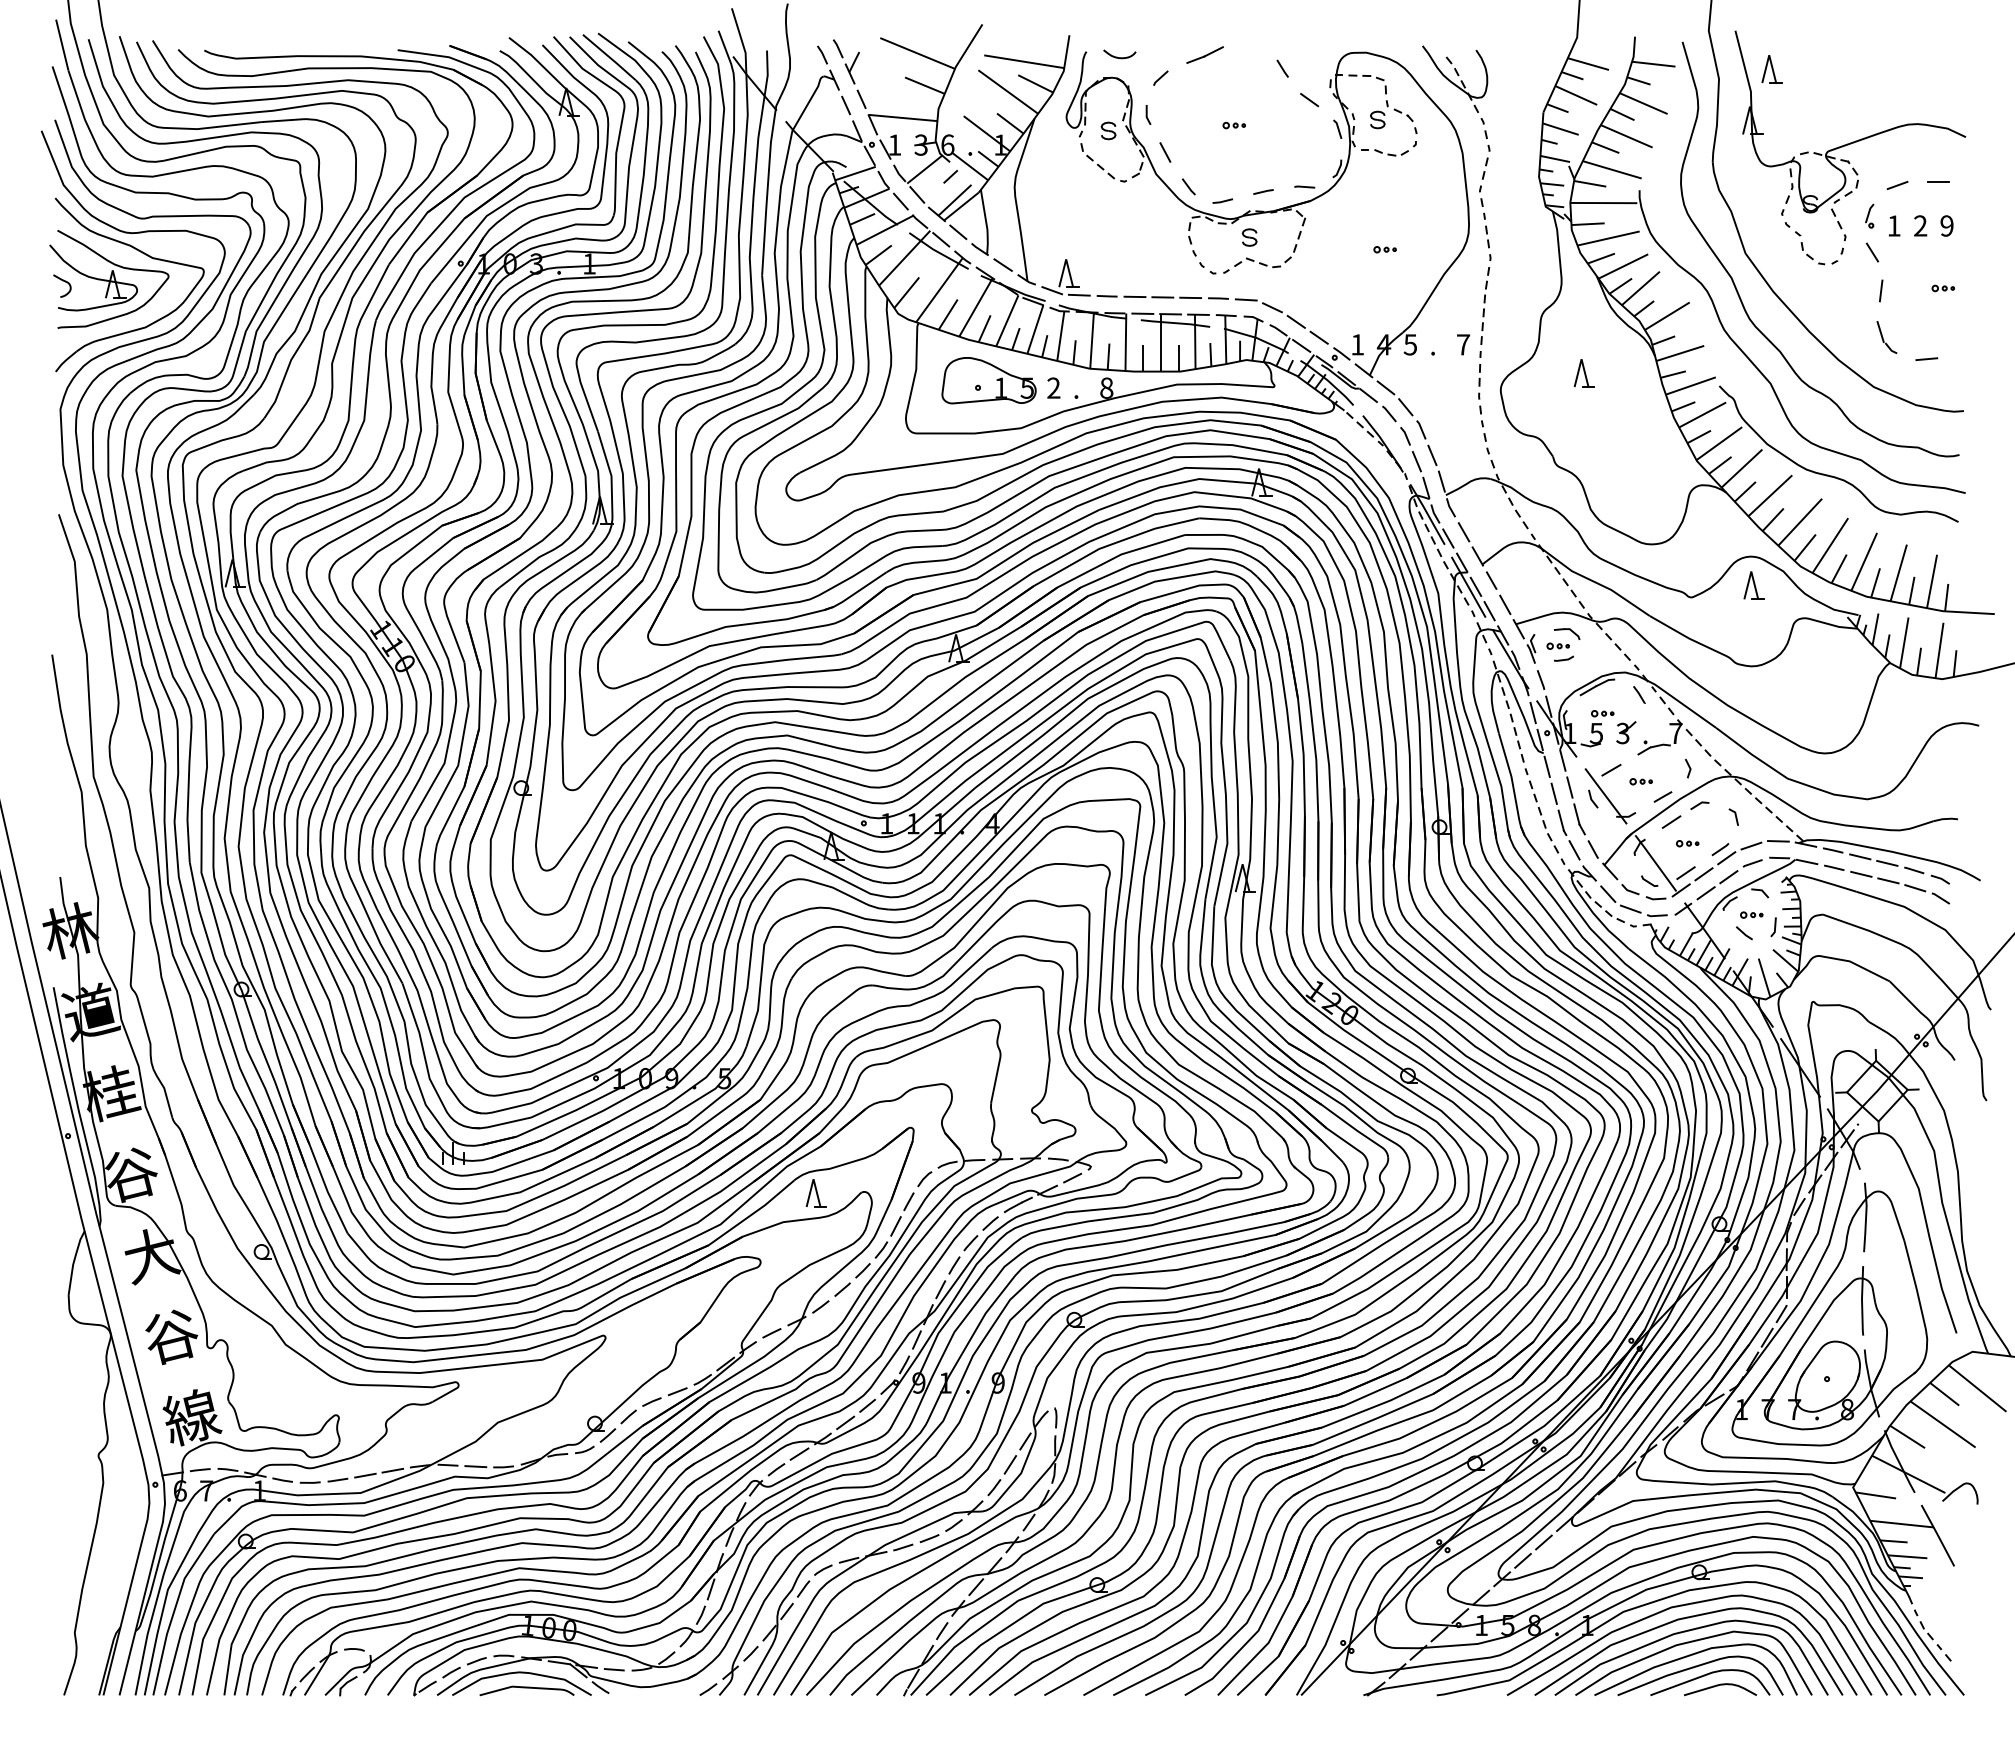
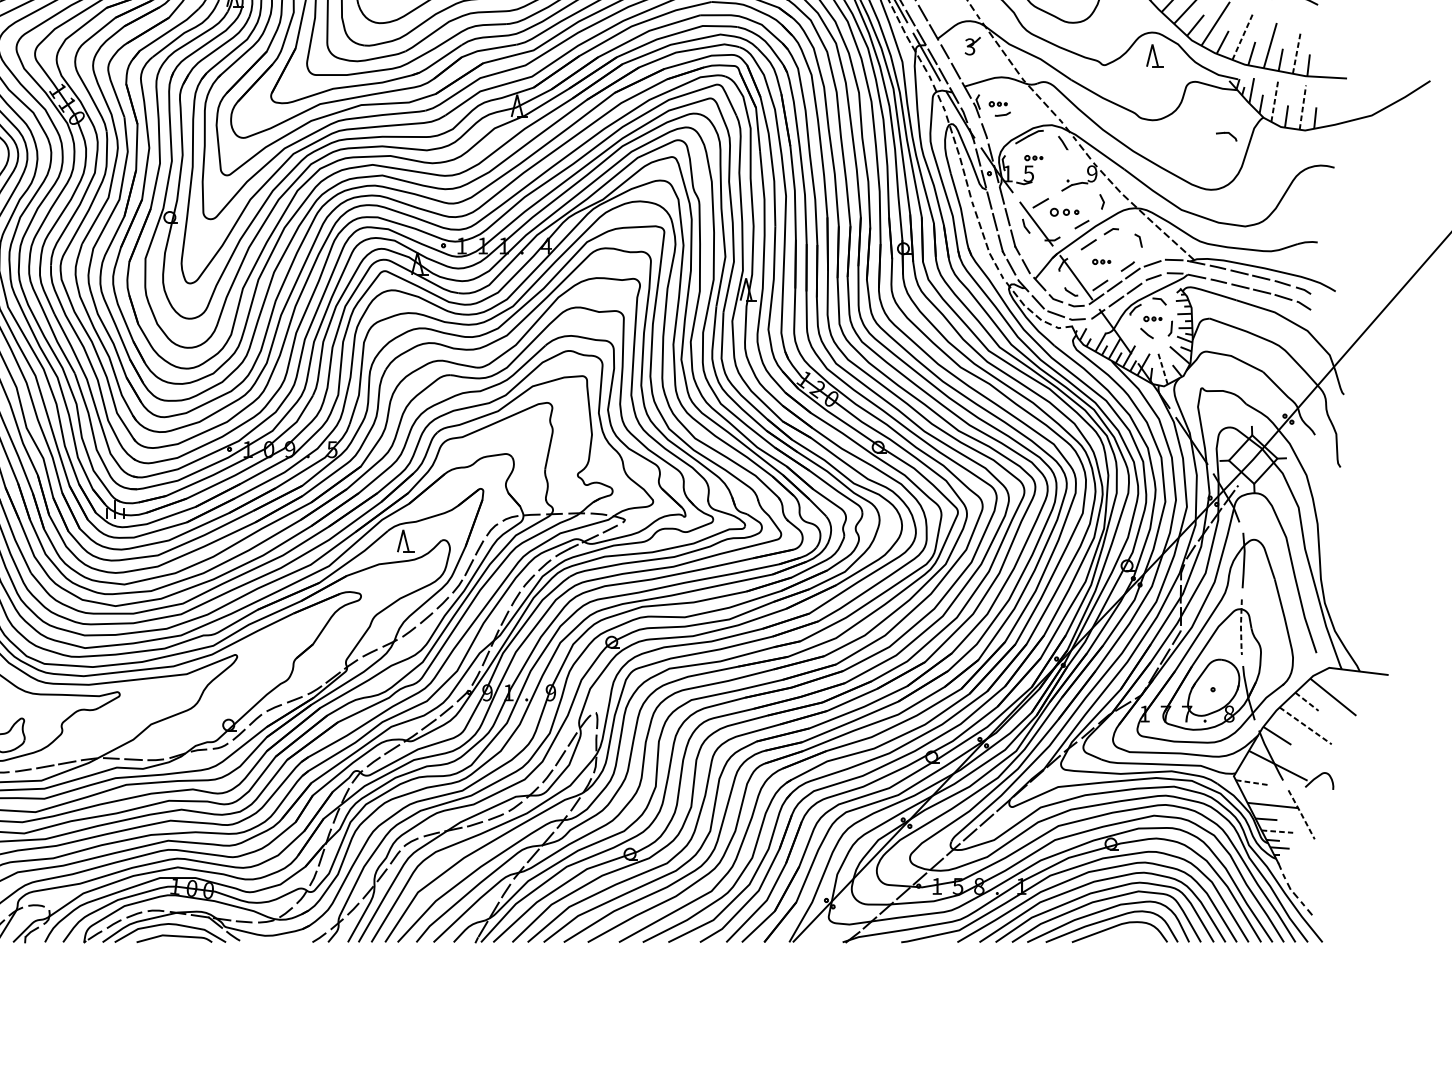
line: (1864, 561) -> (1242, 36), solid -> dashed
line: (1932, 580) -> (1297, 51), solid -> dashed
part: (1567, 633) -> (1226, 136), moved
line: (1904, 642) -> (1274, 101), solid -> dashed
line: (1939, 650) -> (1302, 107), solid -> dashed
part: (1626, 732) -> (972, 46), moved
text: (1675, 733) -> (1091, 173), 7 -> 9
part: (1640, 781) -> (1063, 212), size x1.6
line: (1764, 977) -> (1163, 368), solid -> dashed
line: (1862, 1301) -> (1241, 627), solid -> dashed
line: (1945, 1394) -> (1307, 701), solid -> dashed
line: (1943, 1424) -> (1306, 725), solid -> dashed
line: (1876, 1495) -> (1252, 782), solid -> dashed
line: (1938, 1535) -> (1302, 814), solid -> dashed
line: (1907, 1556) -> (1277, 831), solid -> dashed
curve: (1718, 1686) -> (1126, 935), removed

